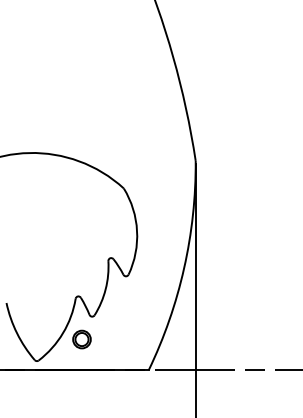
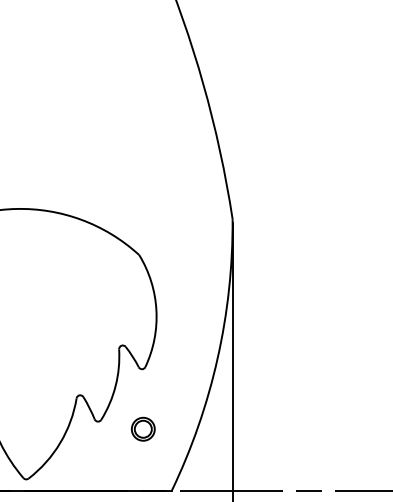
part: (81, 339) -> (142, 429), moved

